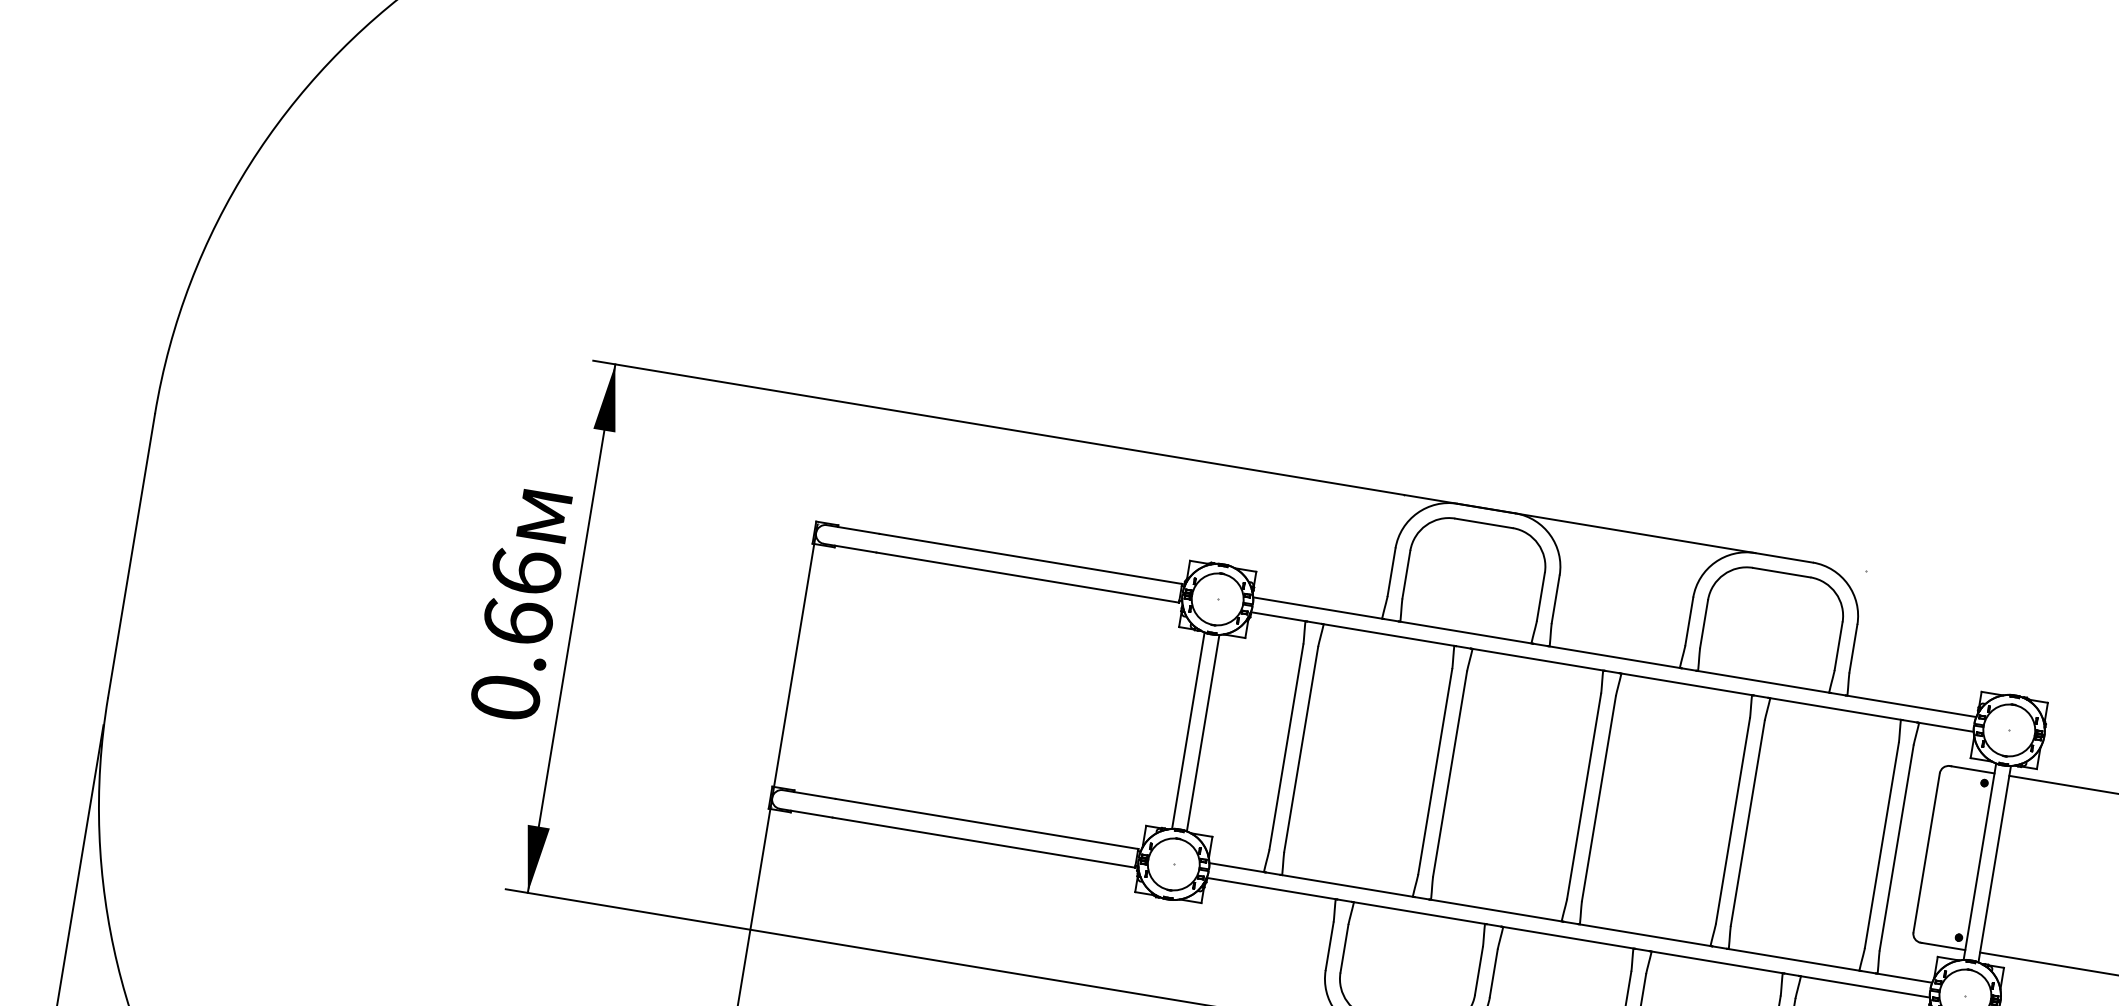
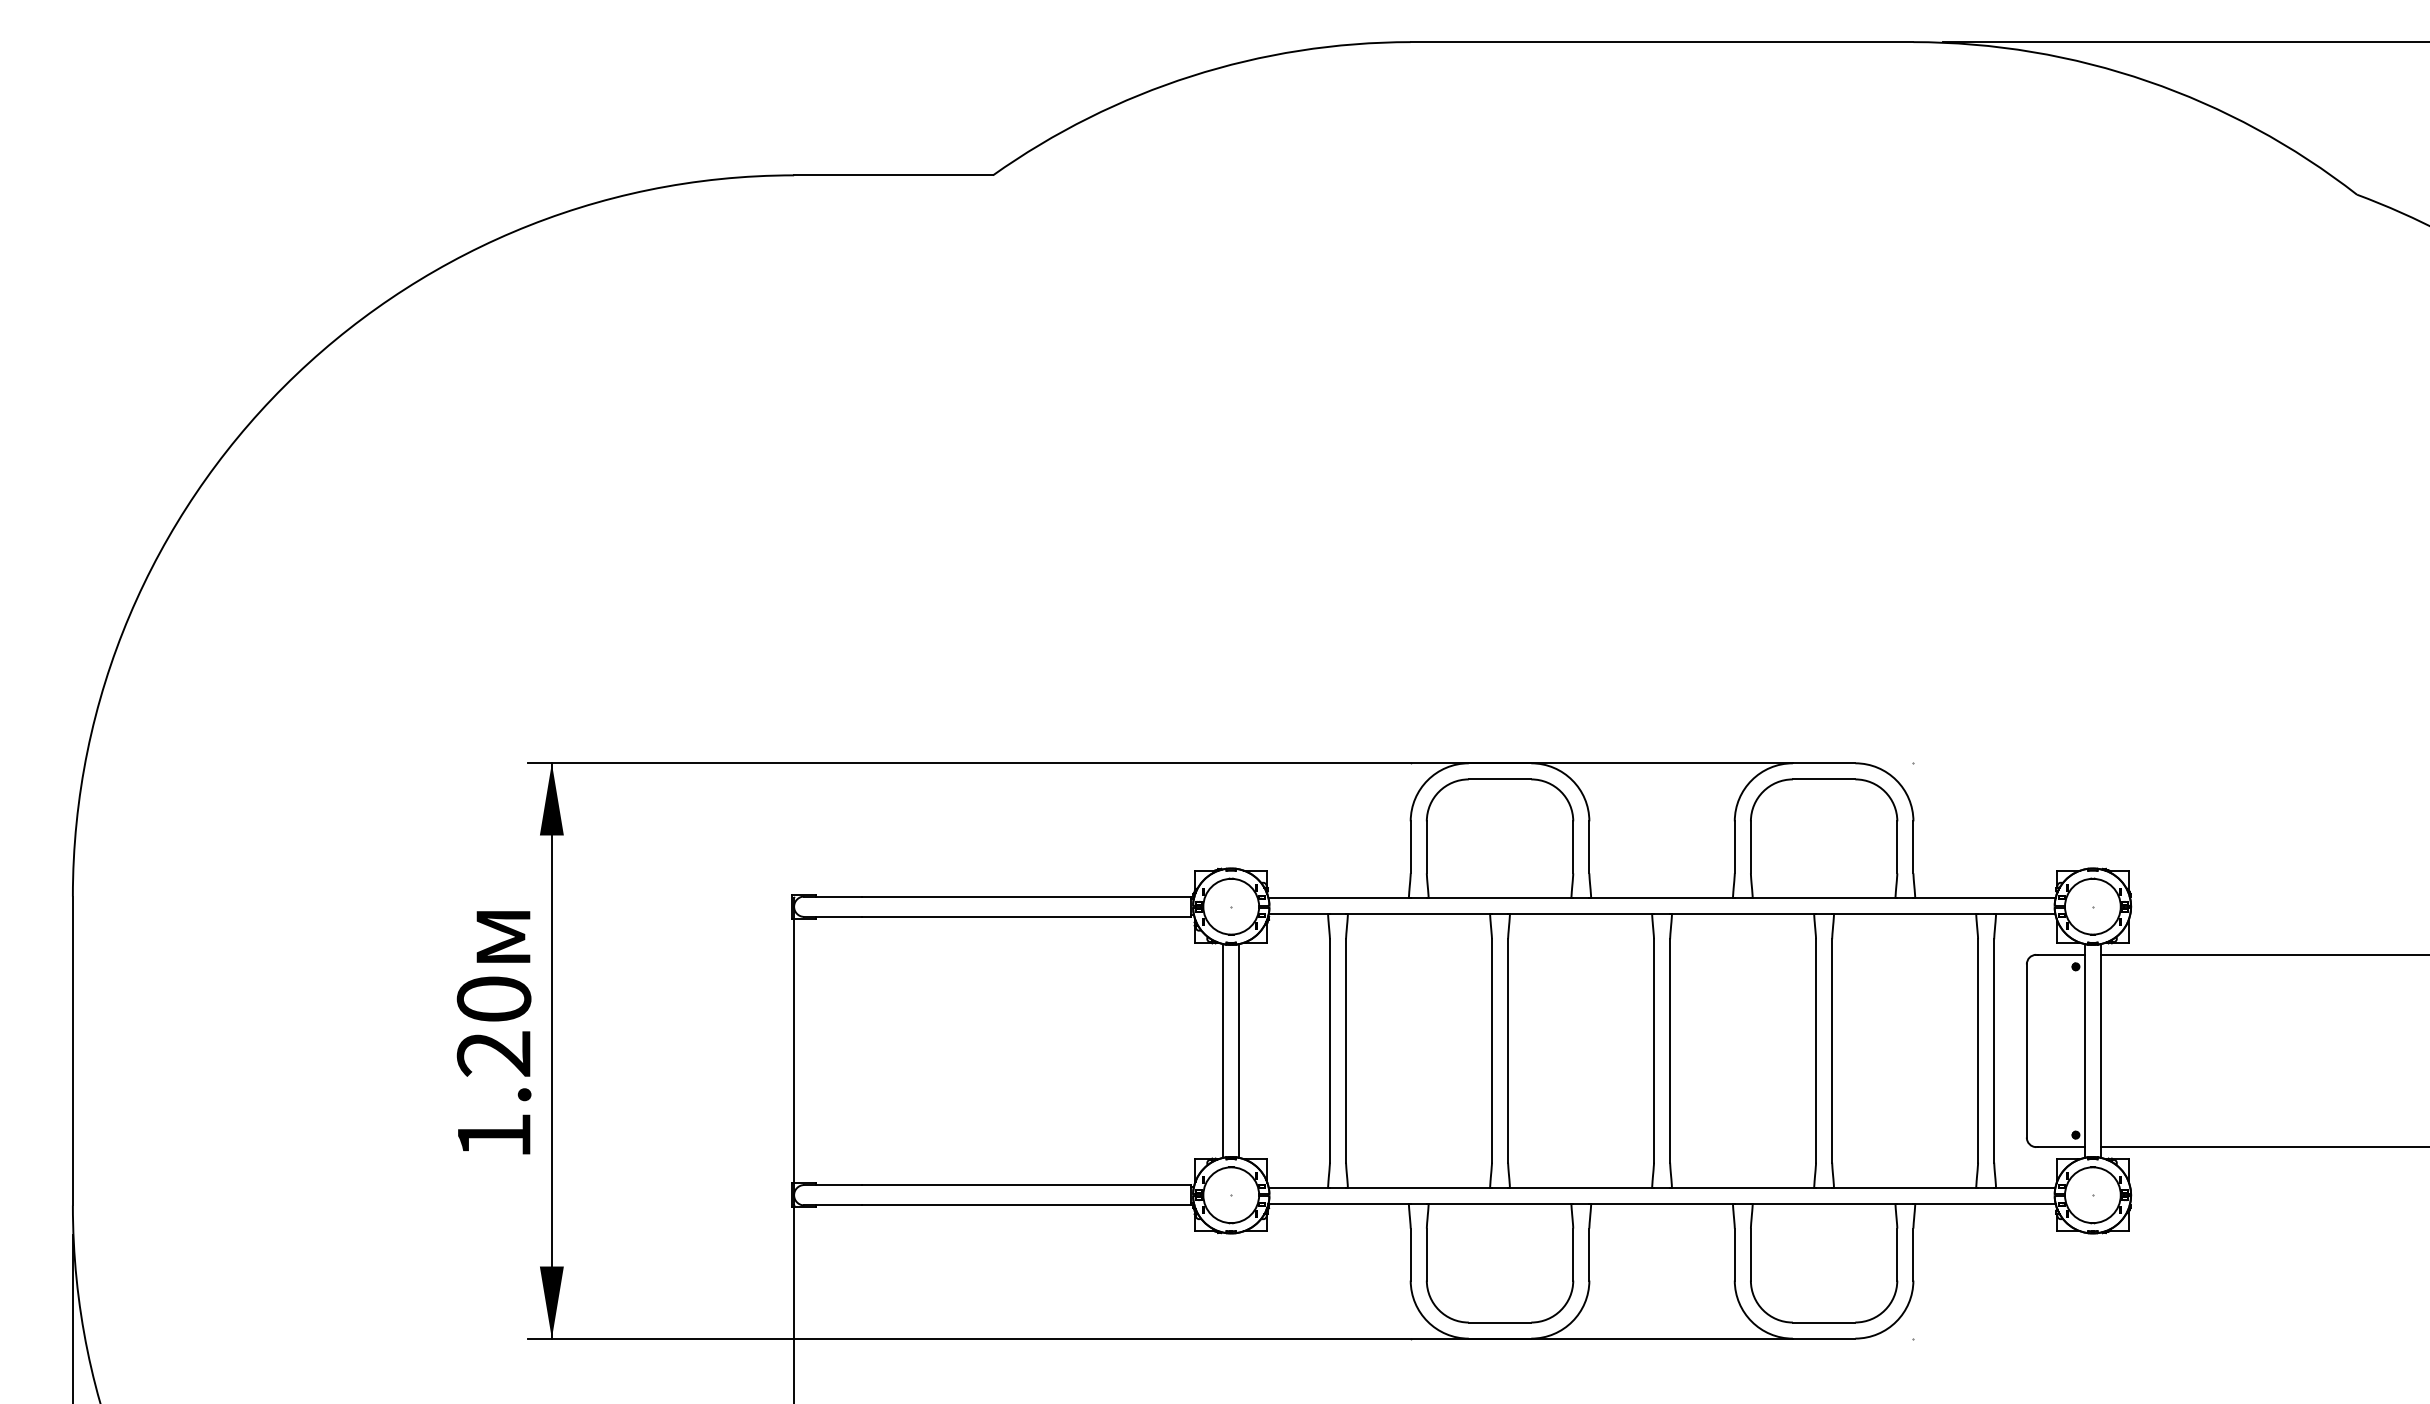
text: (515, 633) -> (493, 1066), 0.66 -> 1.20

